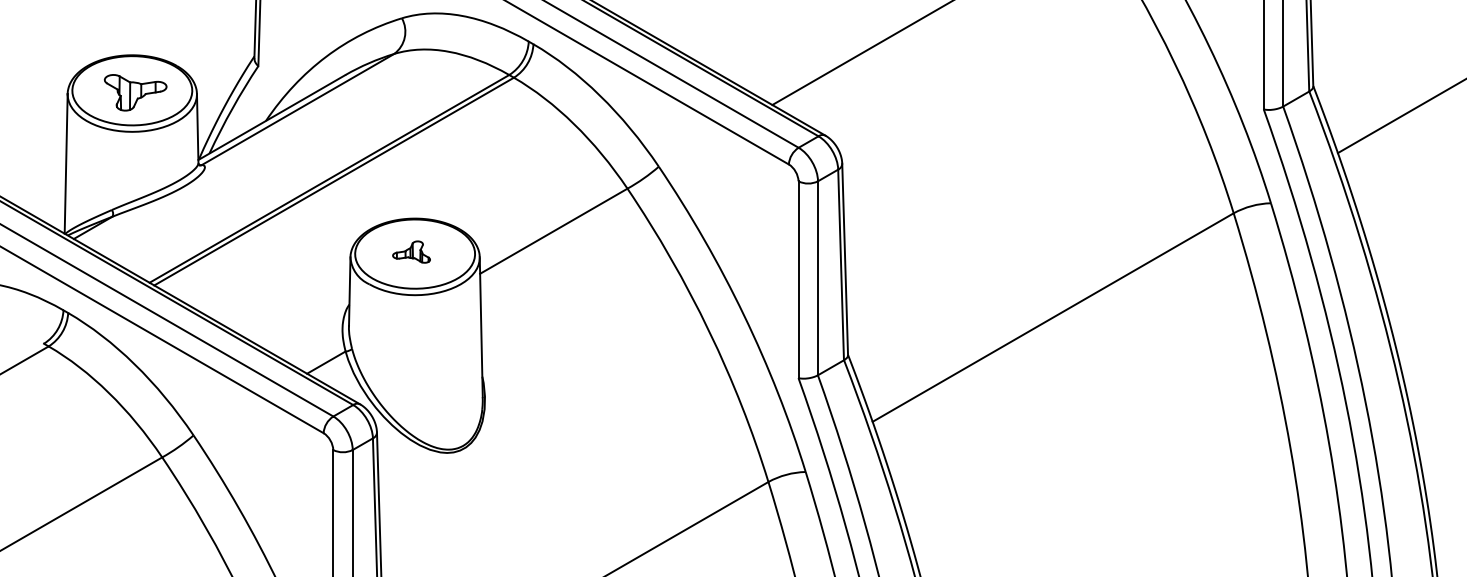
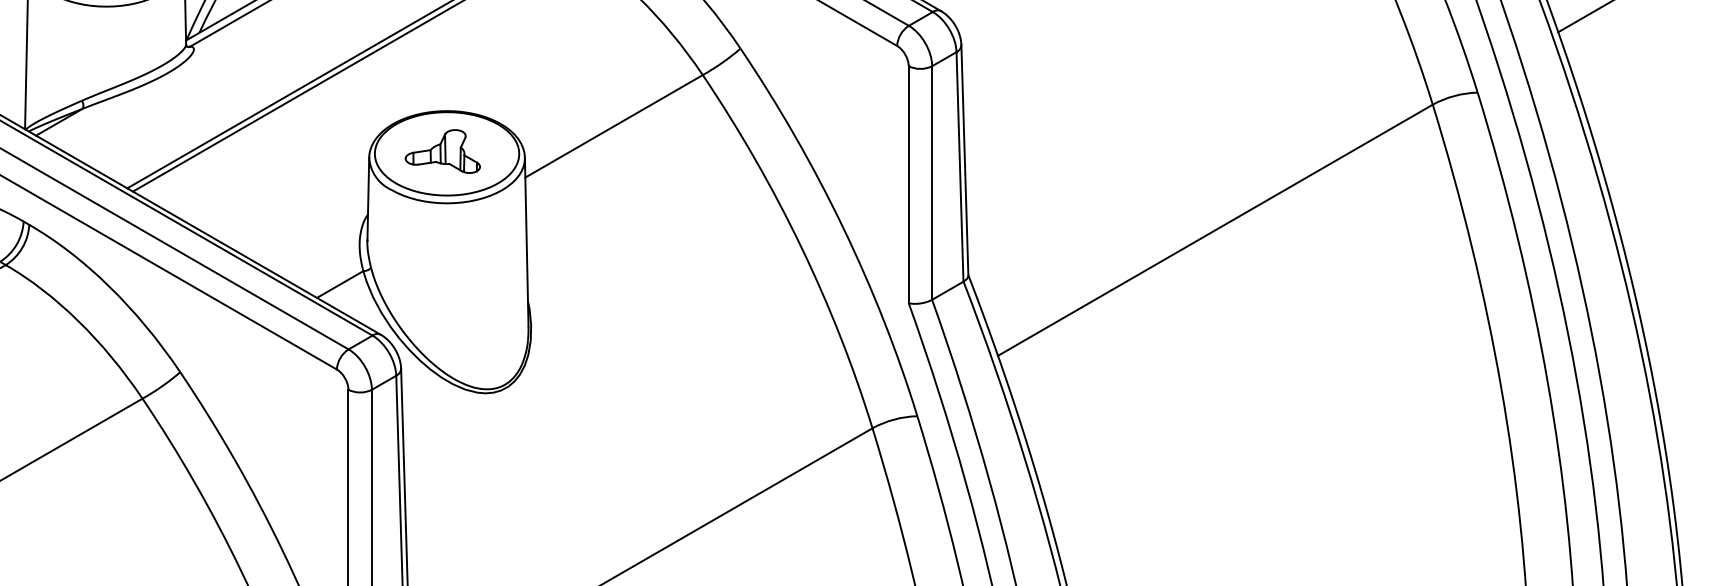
part: (411, 251) -> (442, 150), size x1.67

